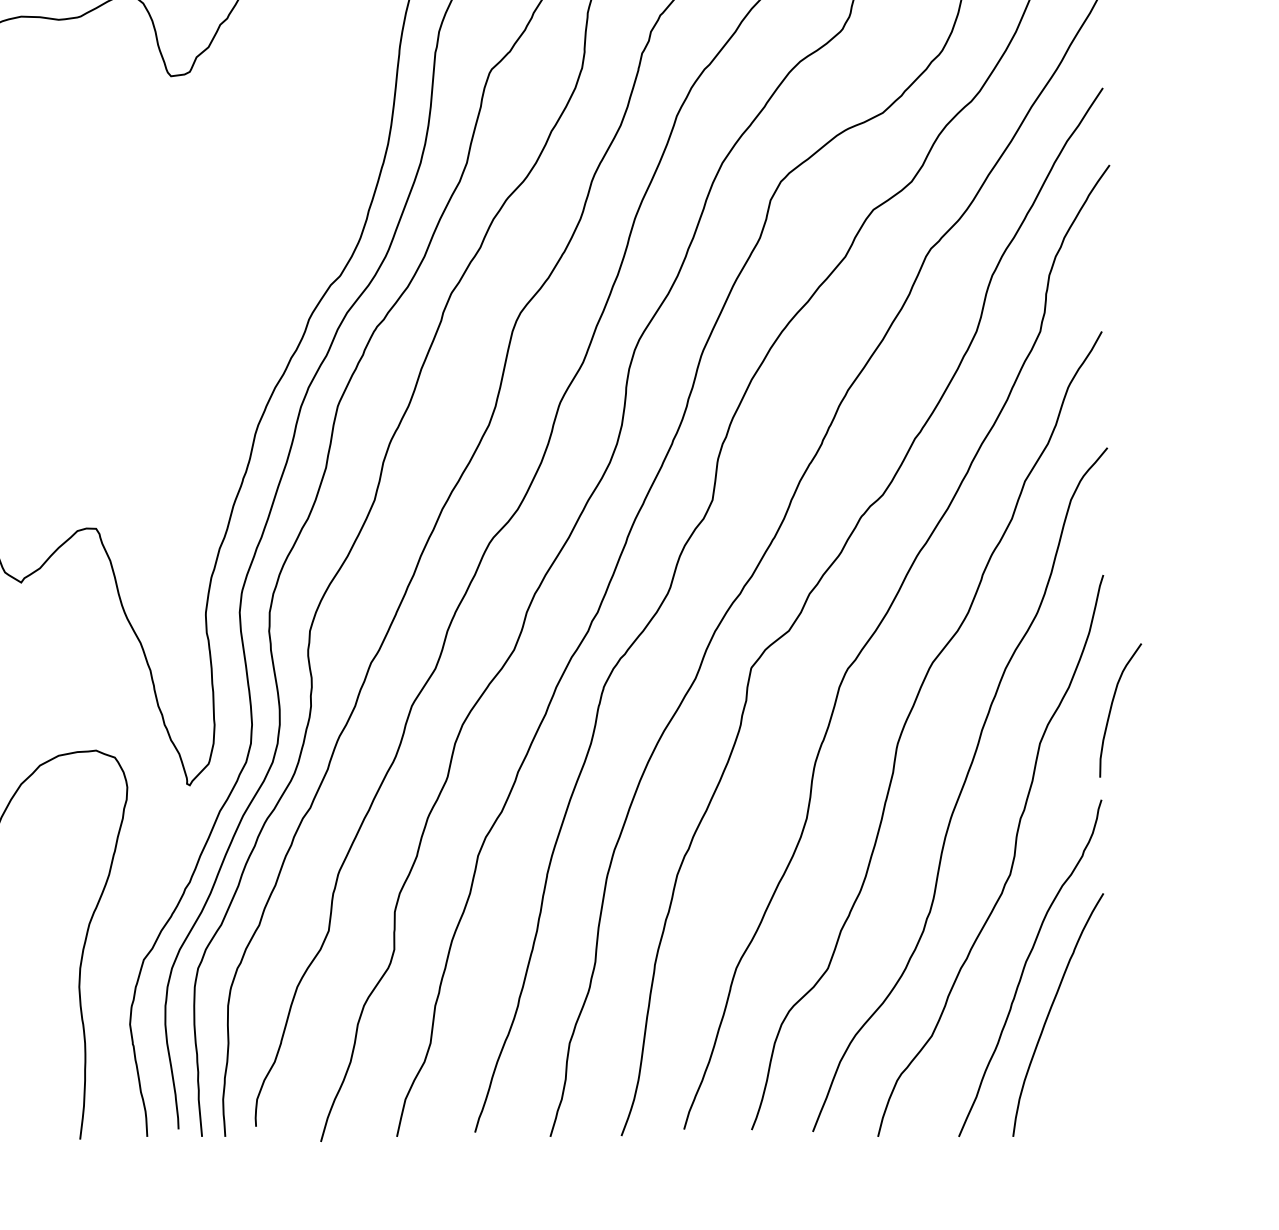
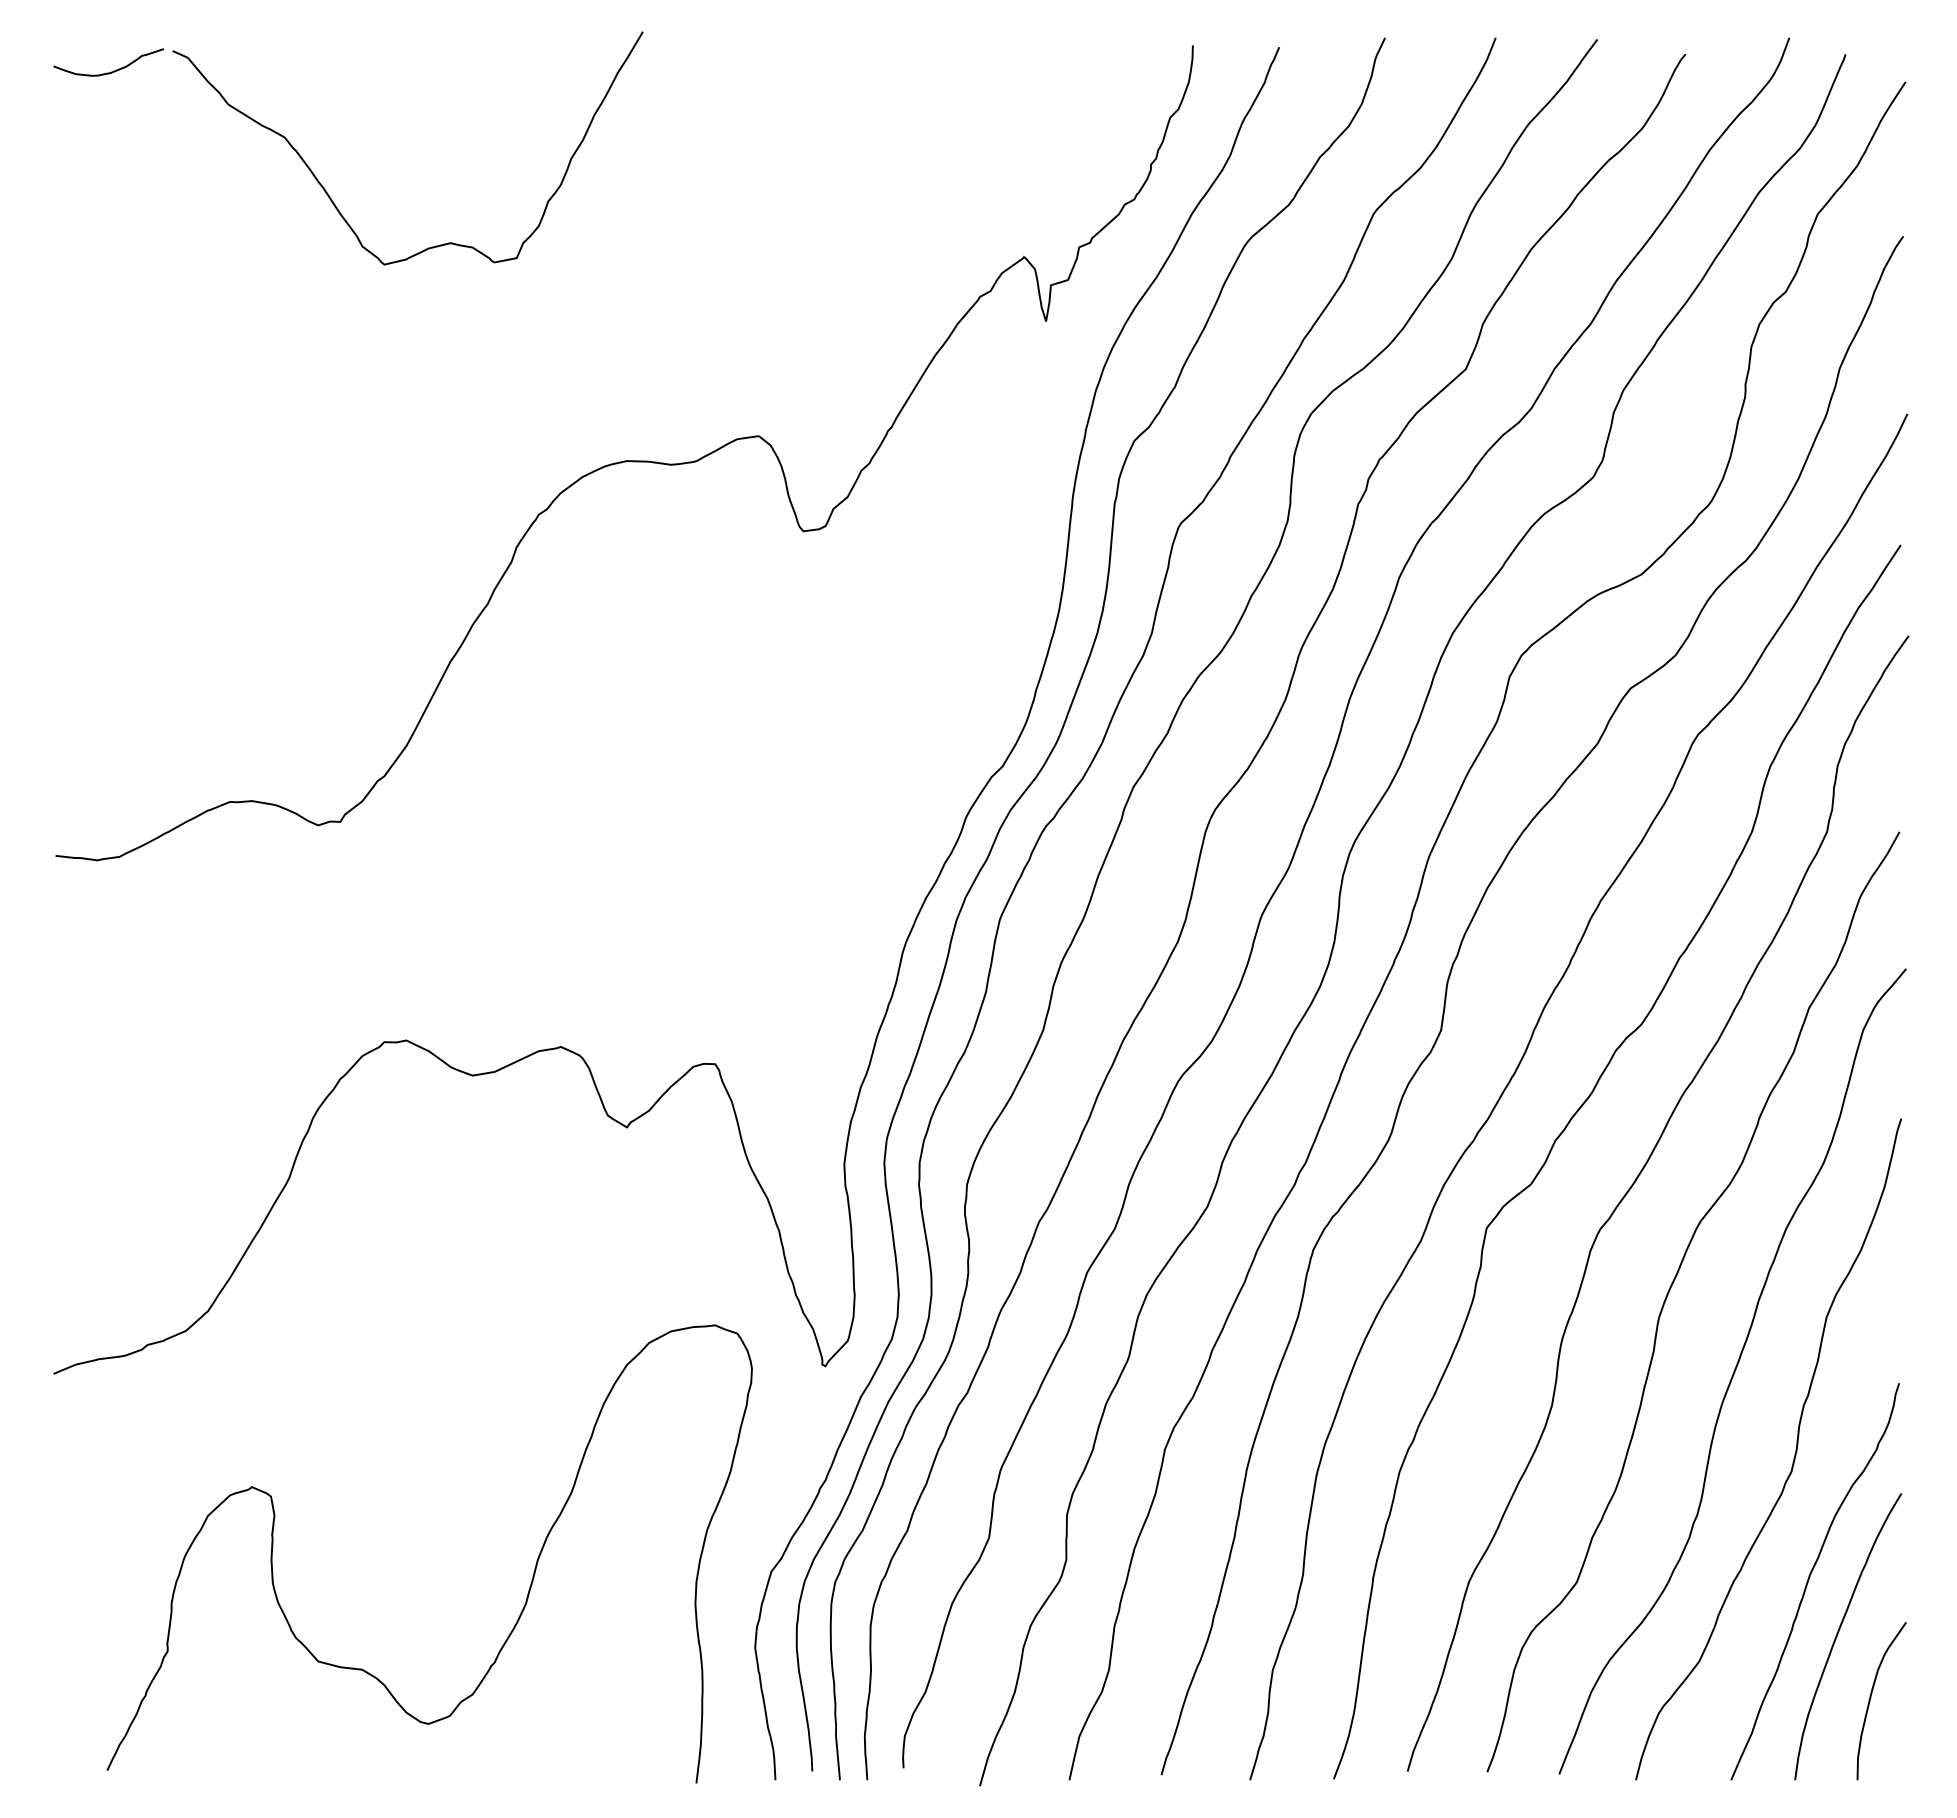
curve: (1112, 707) -> (1871, 1697), moved

